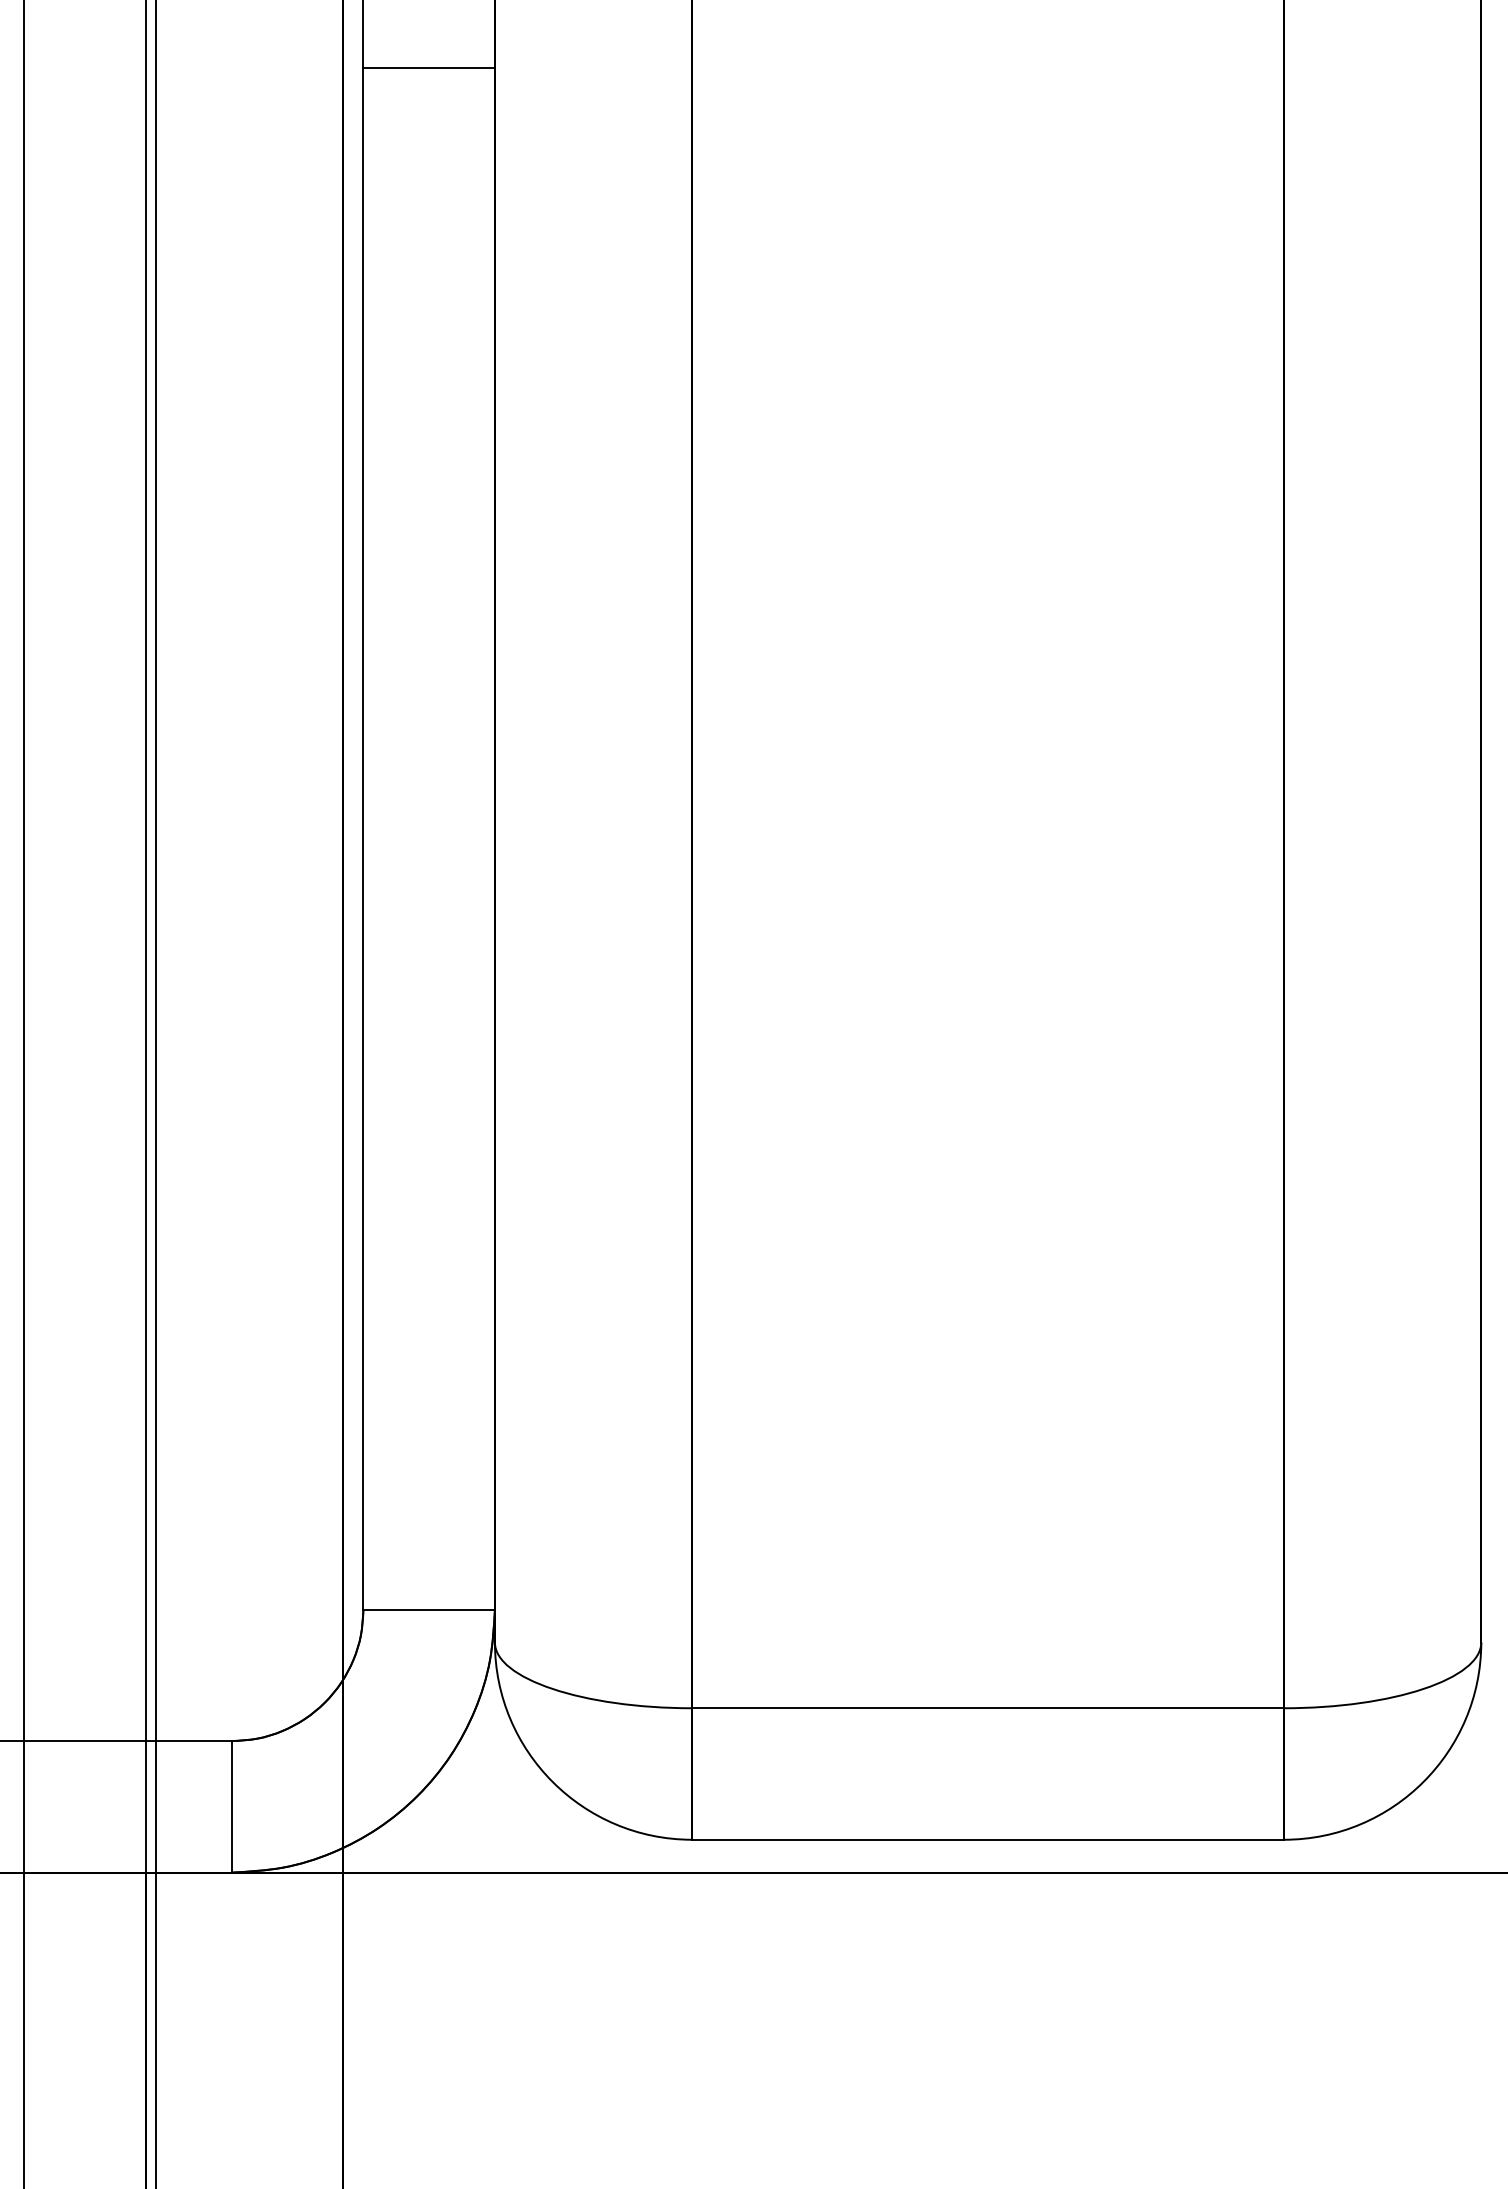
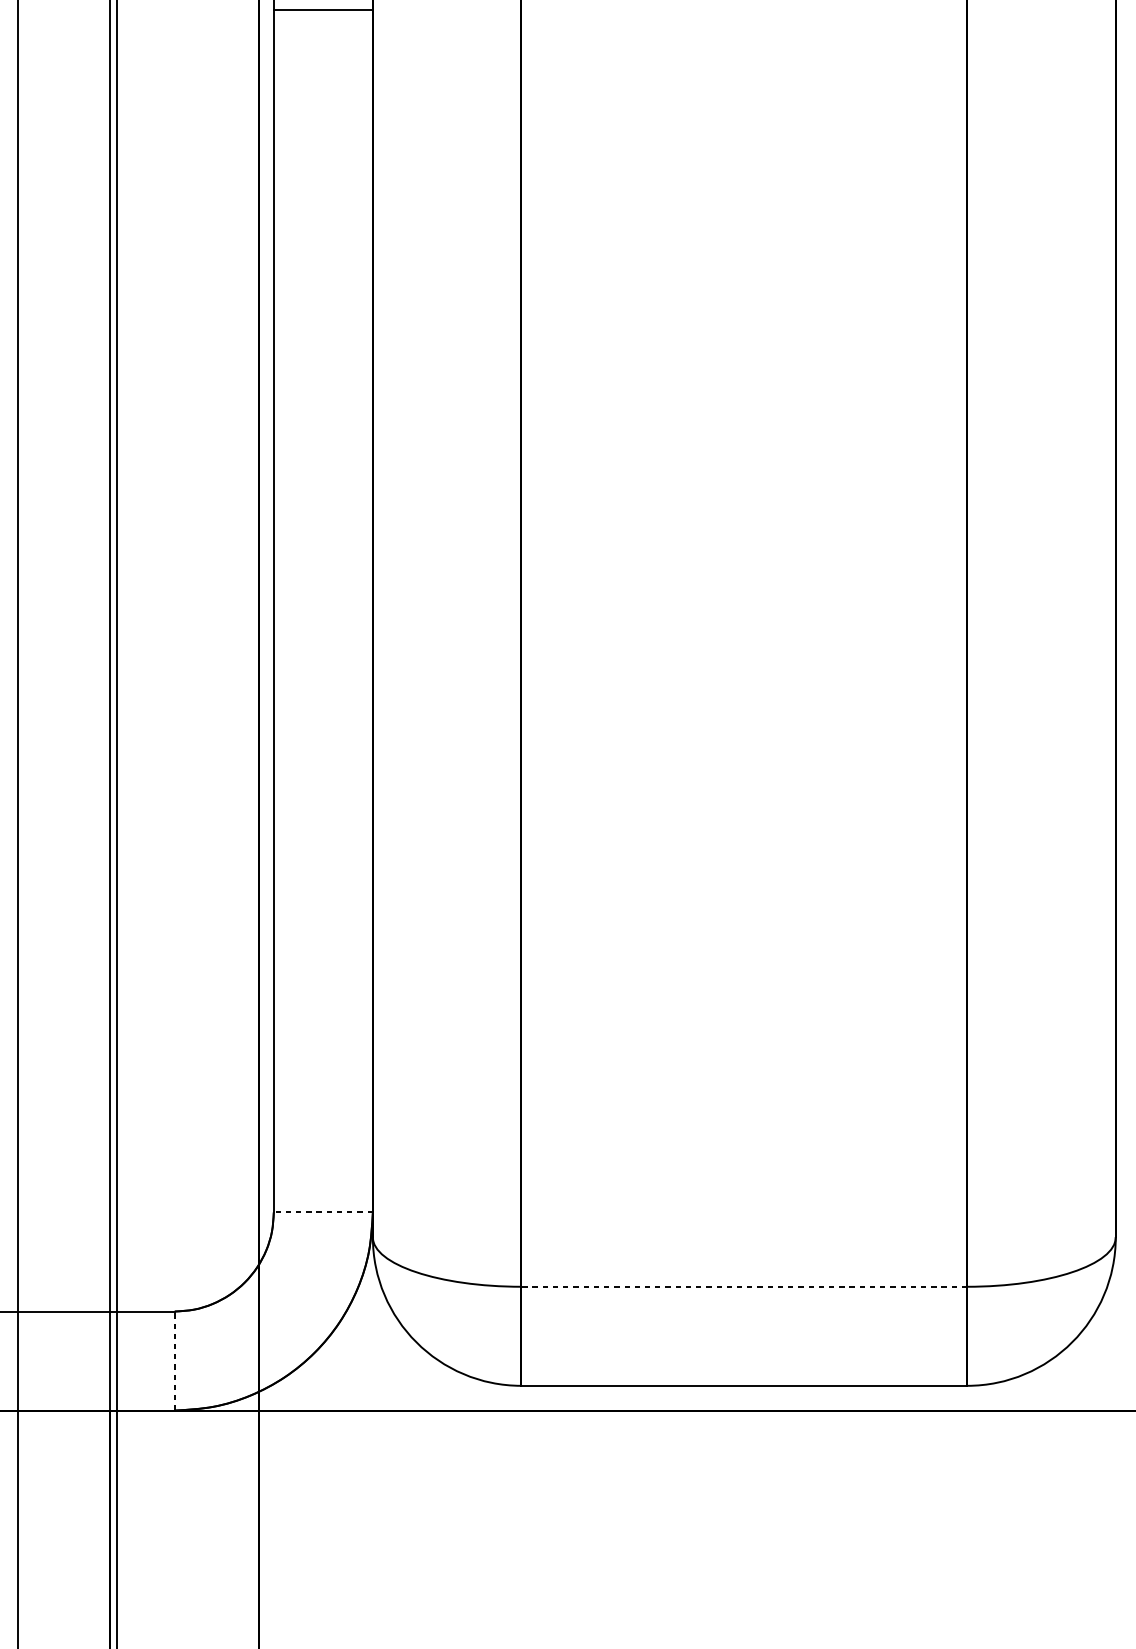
line: (428, 67) -> (322, 9), moved
line: (429, 1609) -> (323, 1212), solid -> dashed
line: (988, 1708) -> (744, 1286), solid -> dashed
line: (231, 1806) -> (174, 1360), solid -> dashed

